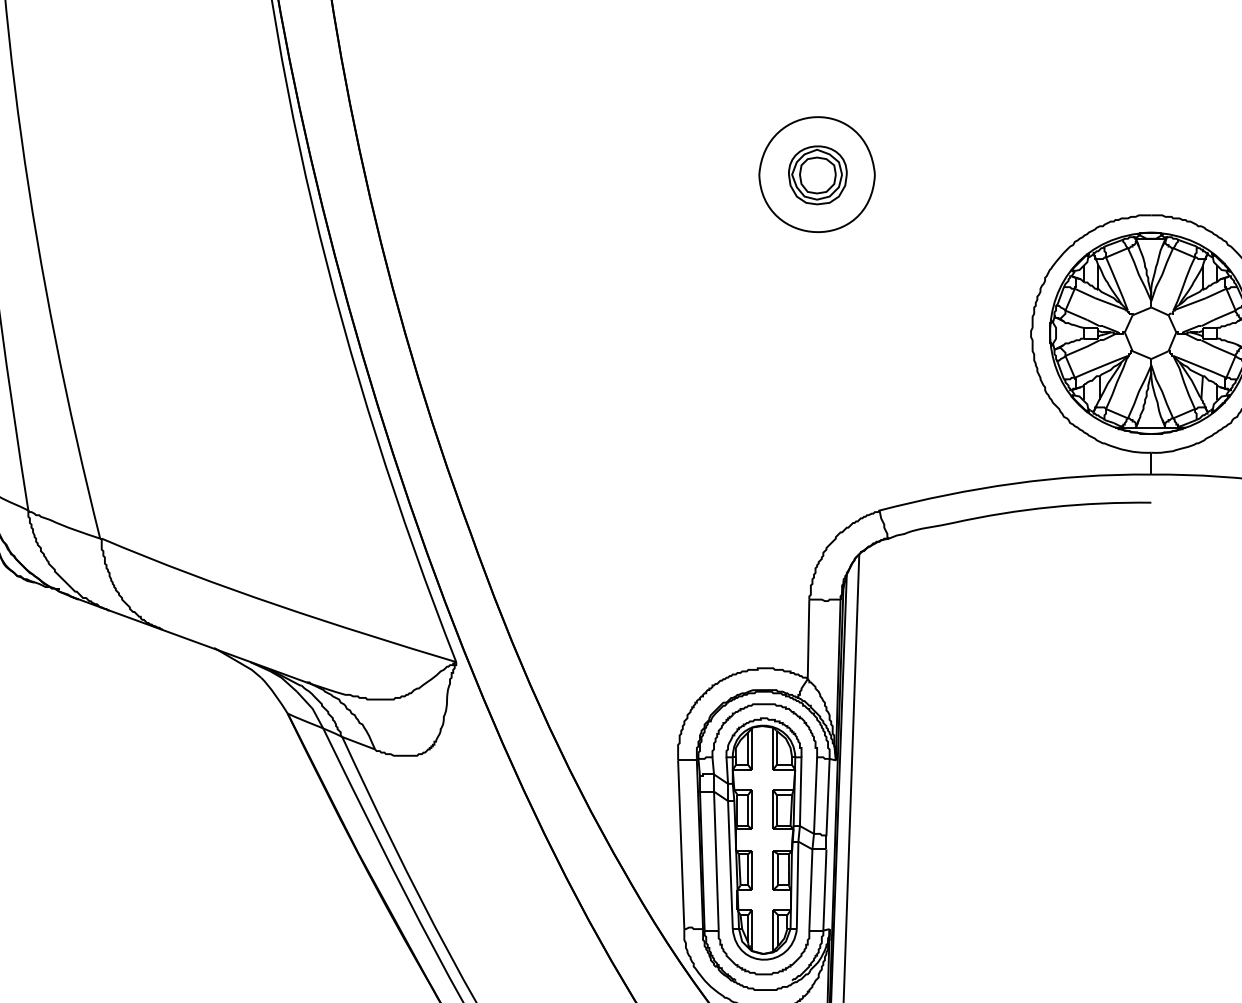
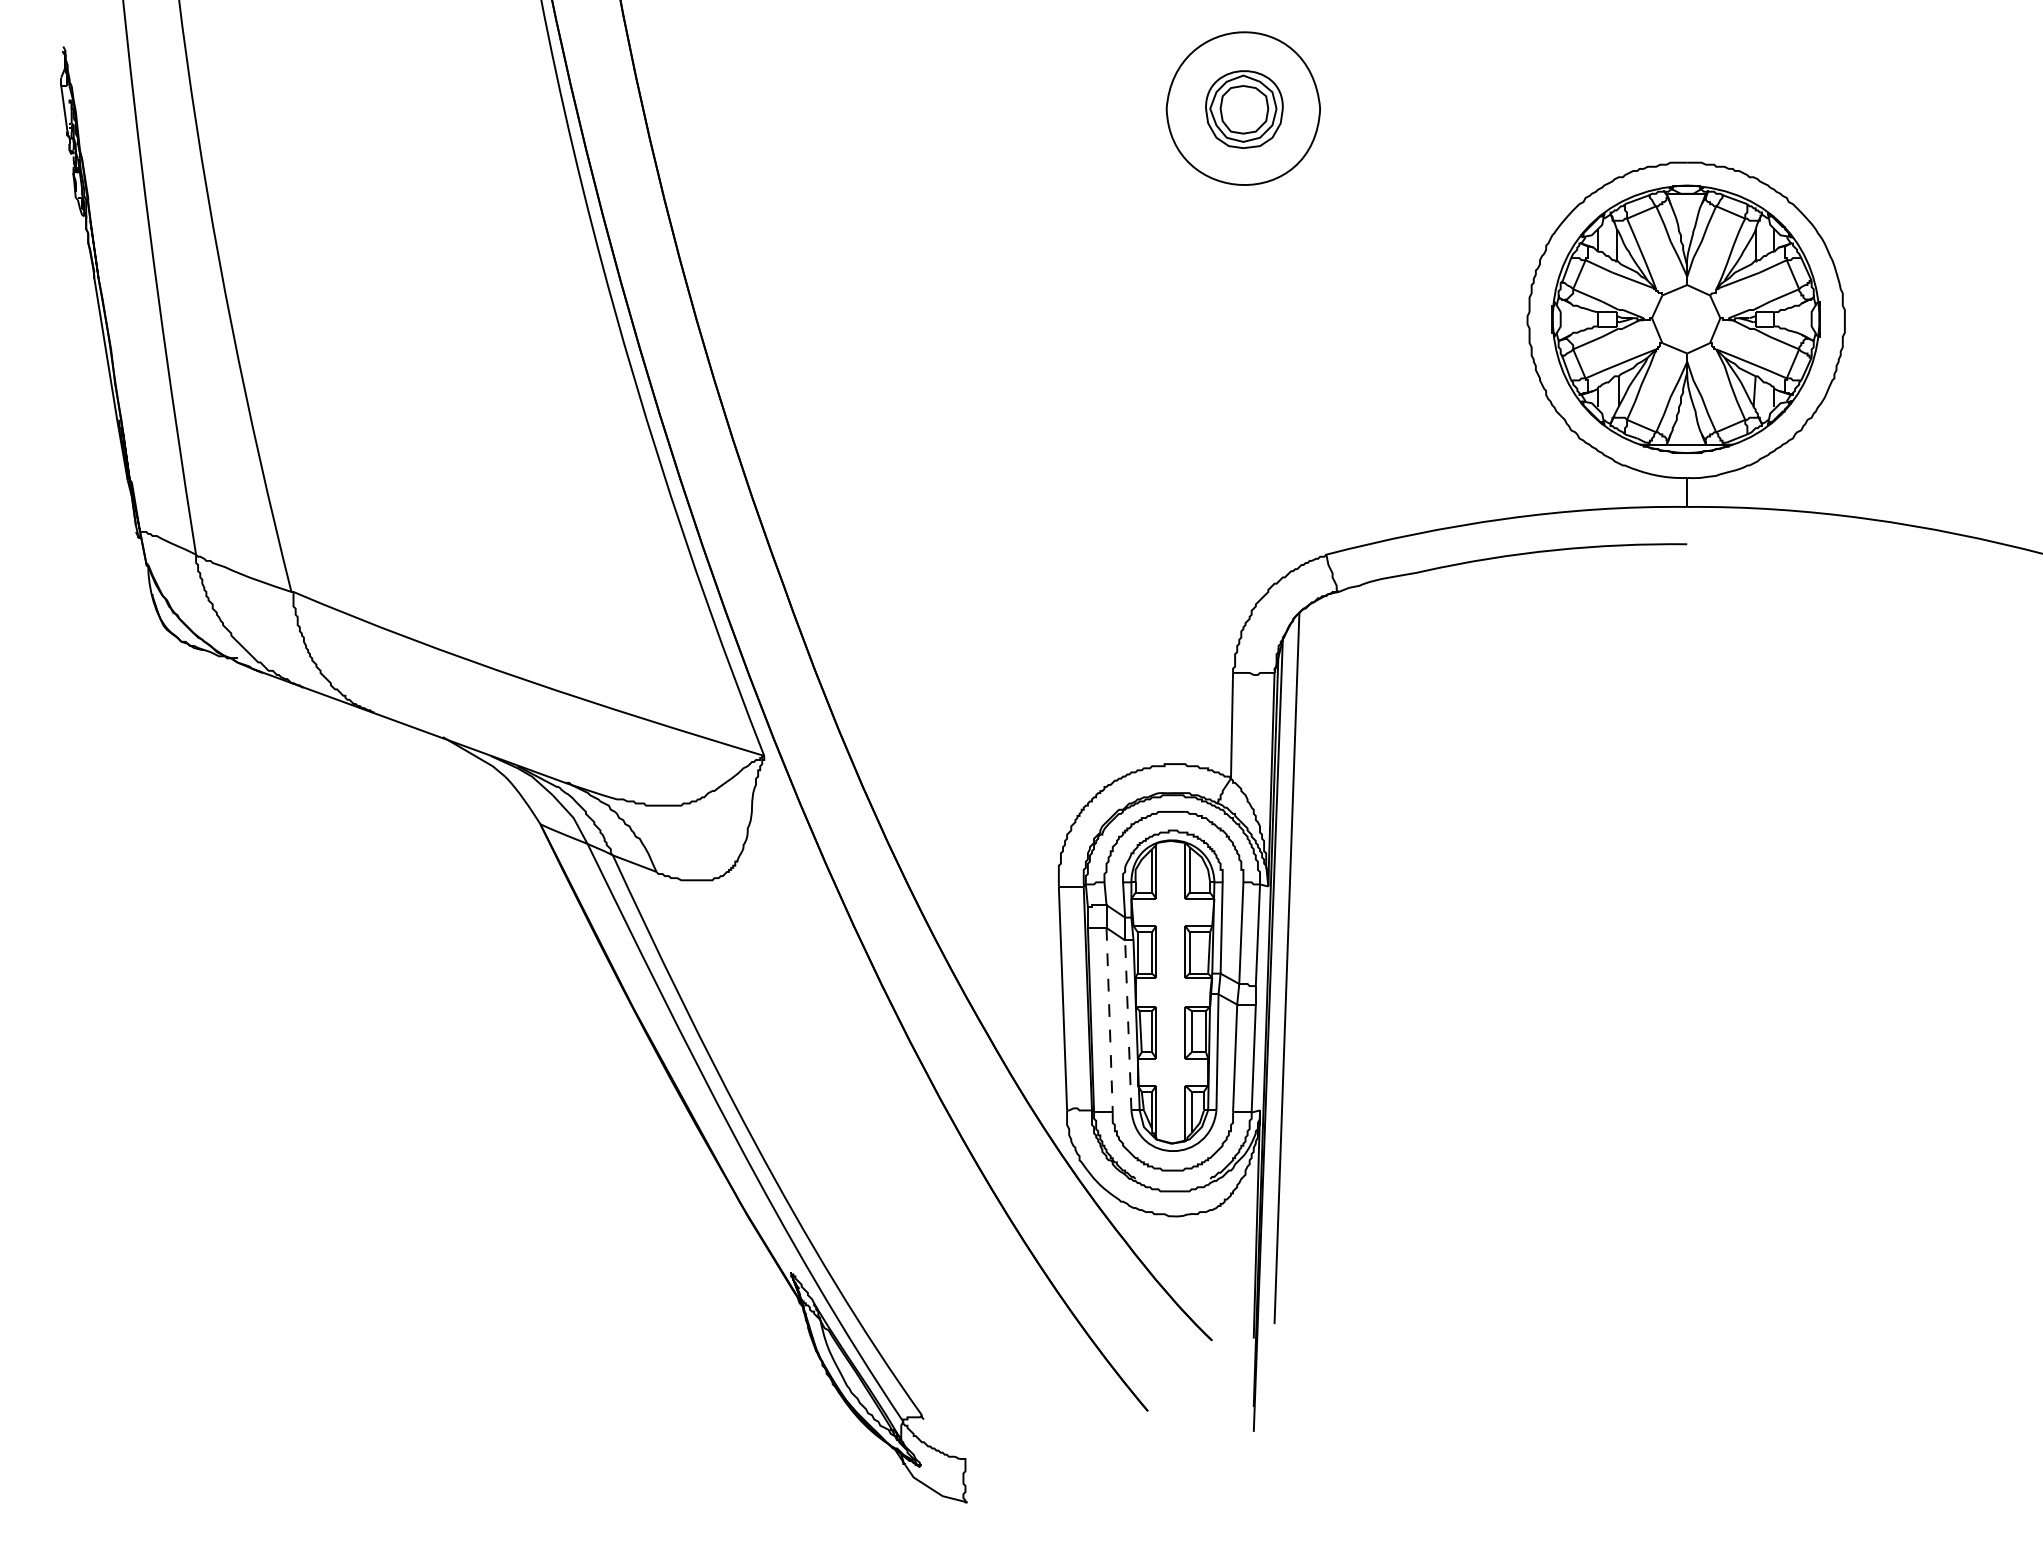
line: (716, 861) -> (1109, 1020), solid -> dashed
line: (730, 864) -> (1128, 1024), solid -> dashed

